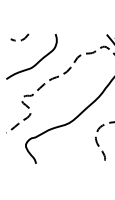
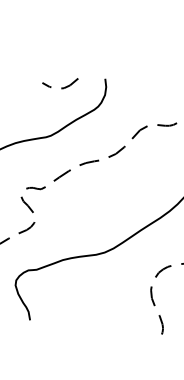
curve: (20, 39) -> (60, 86), moved

